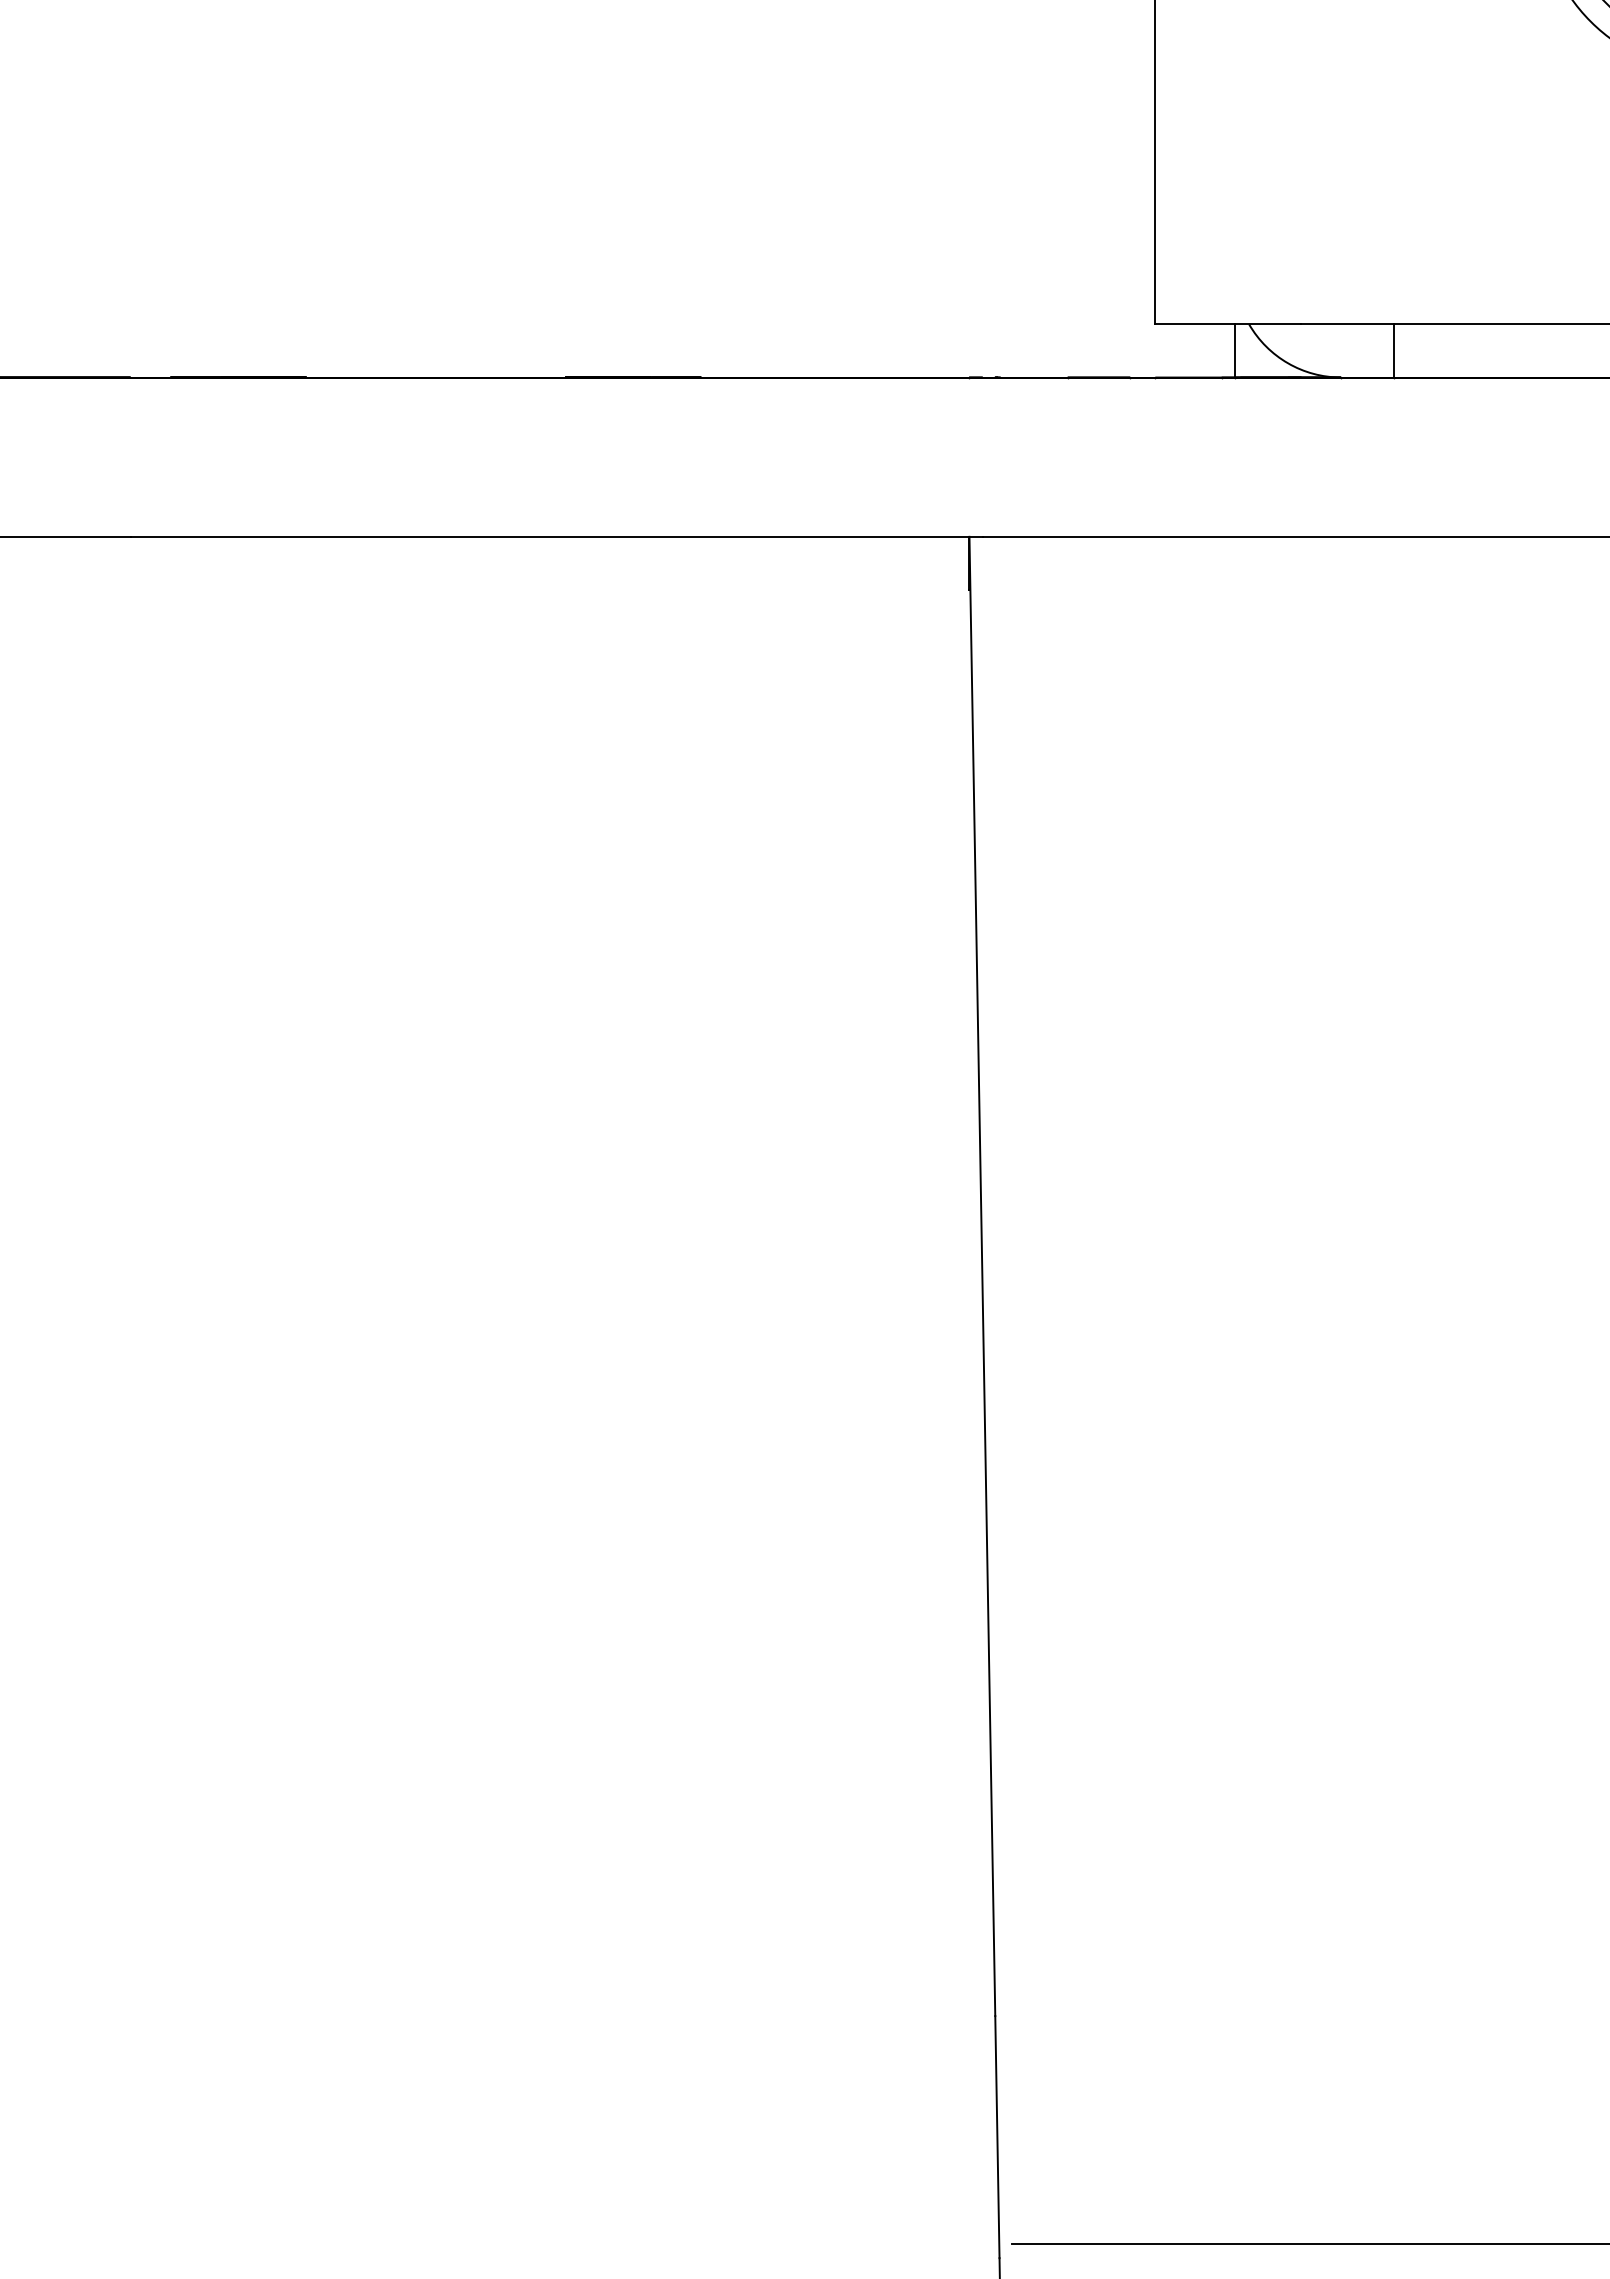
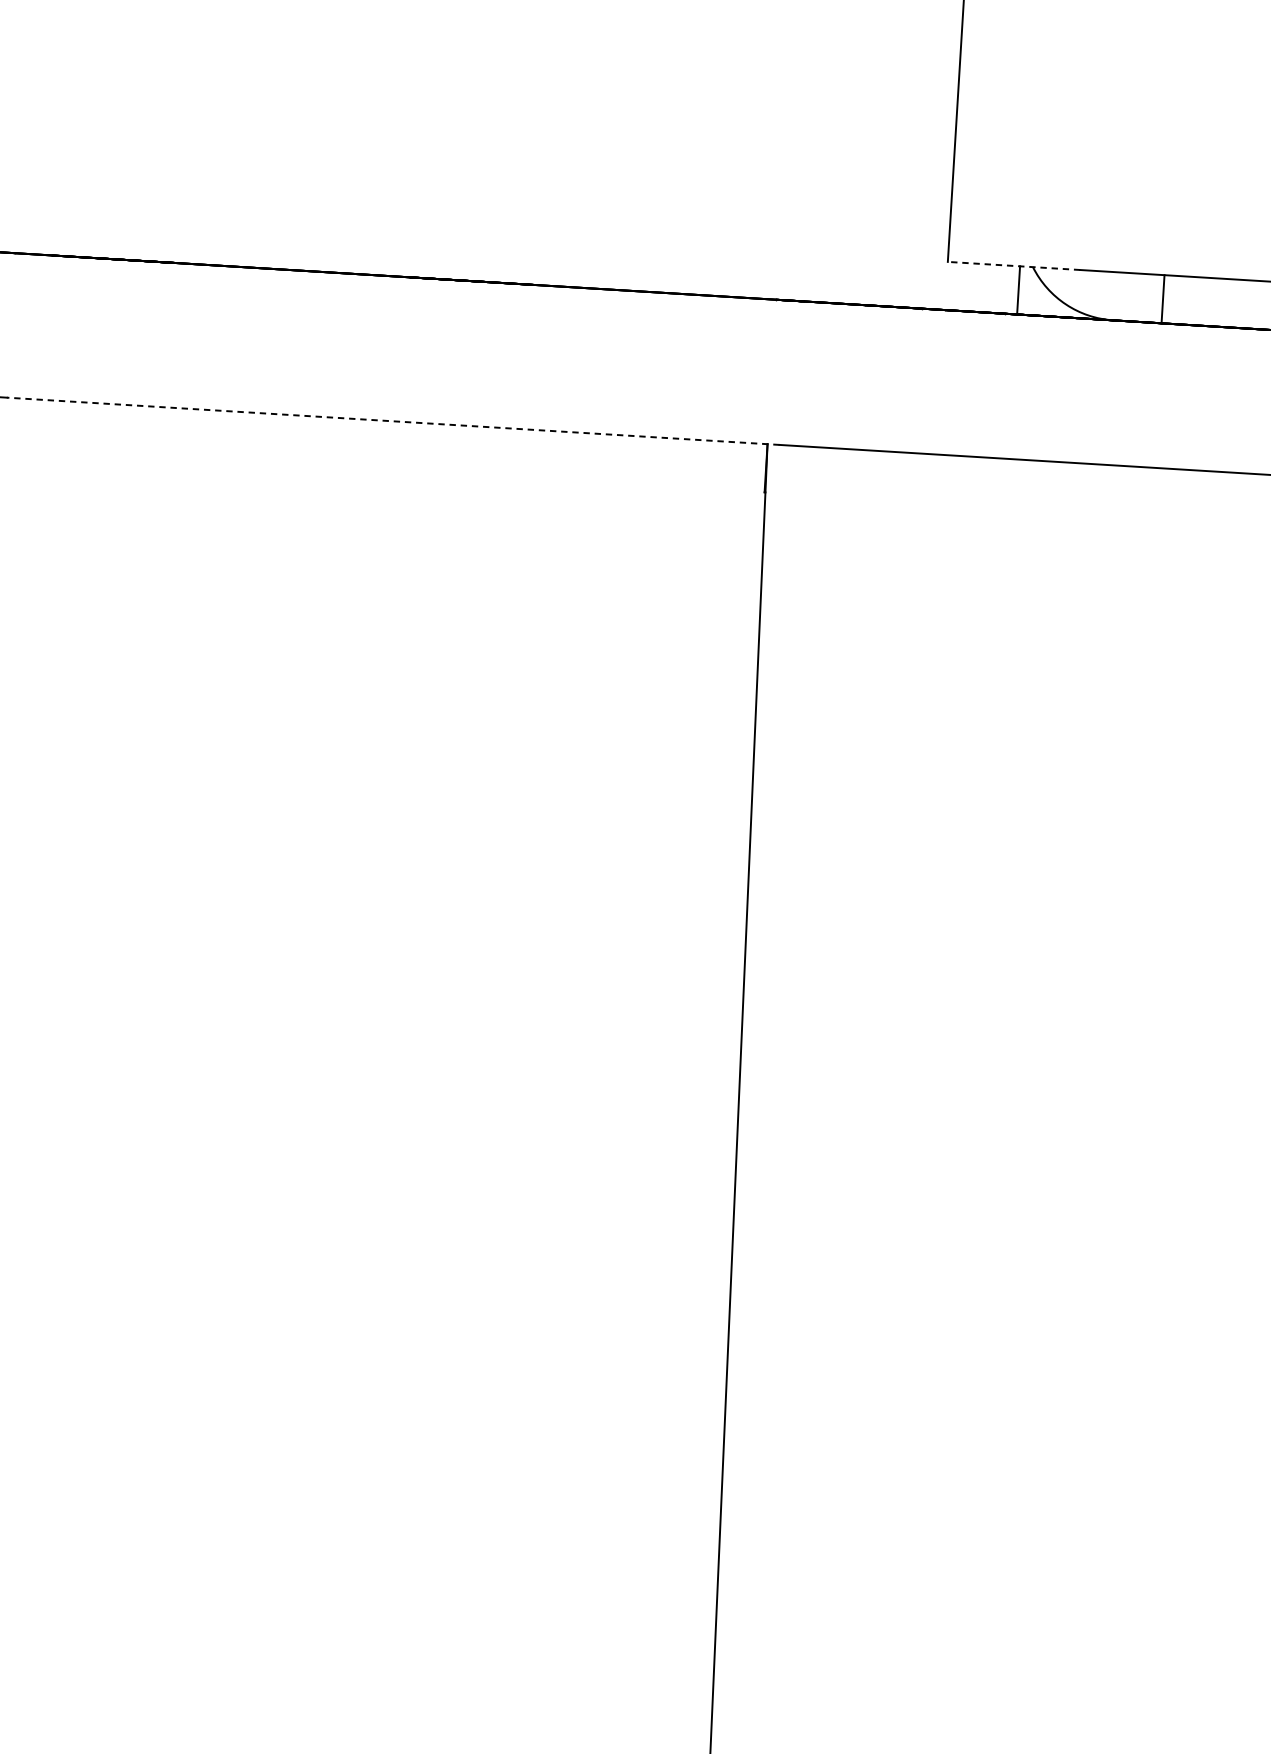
line: (1227, 324) -> (1013, 265), solid -> dashed
line: (556, 536) -> (393, 421), solid -> dashed

